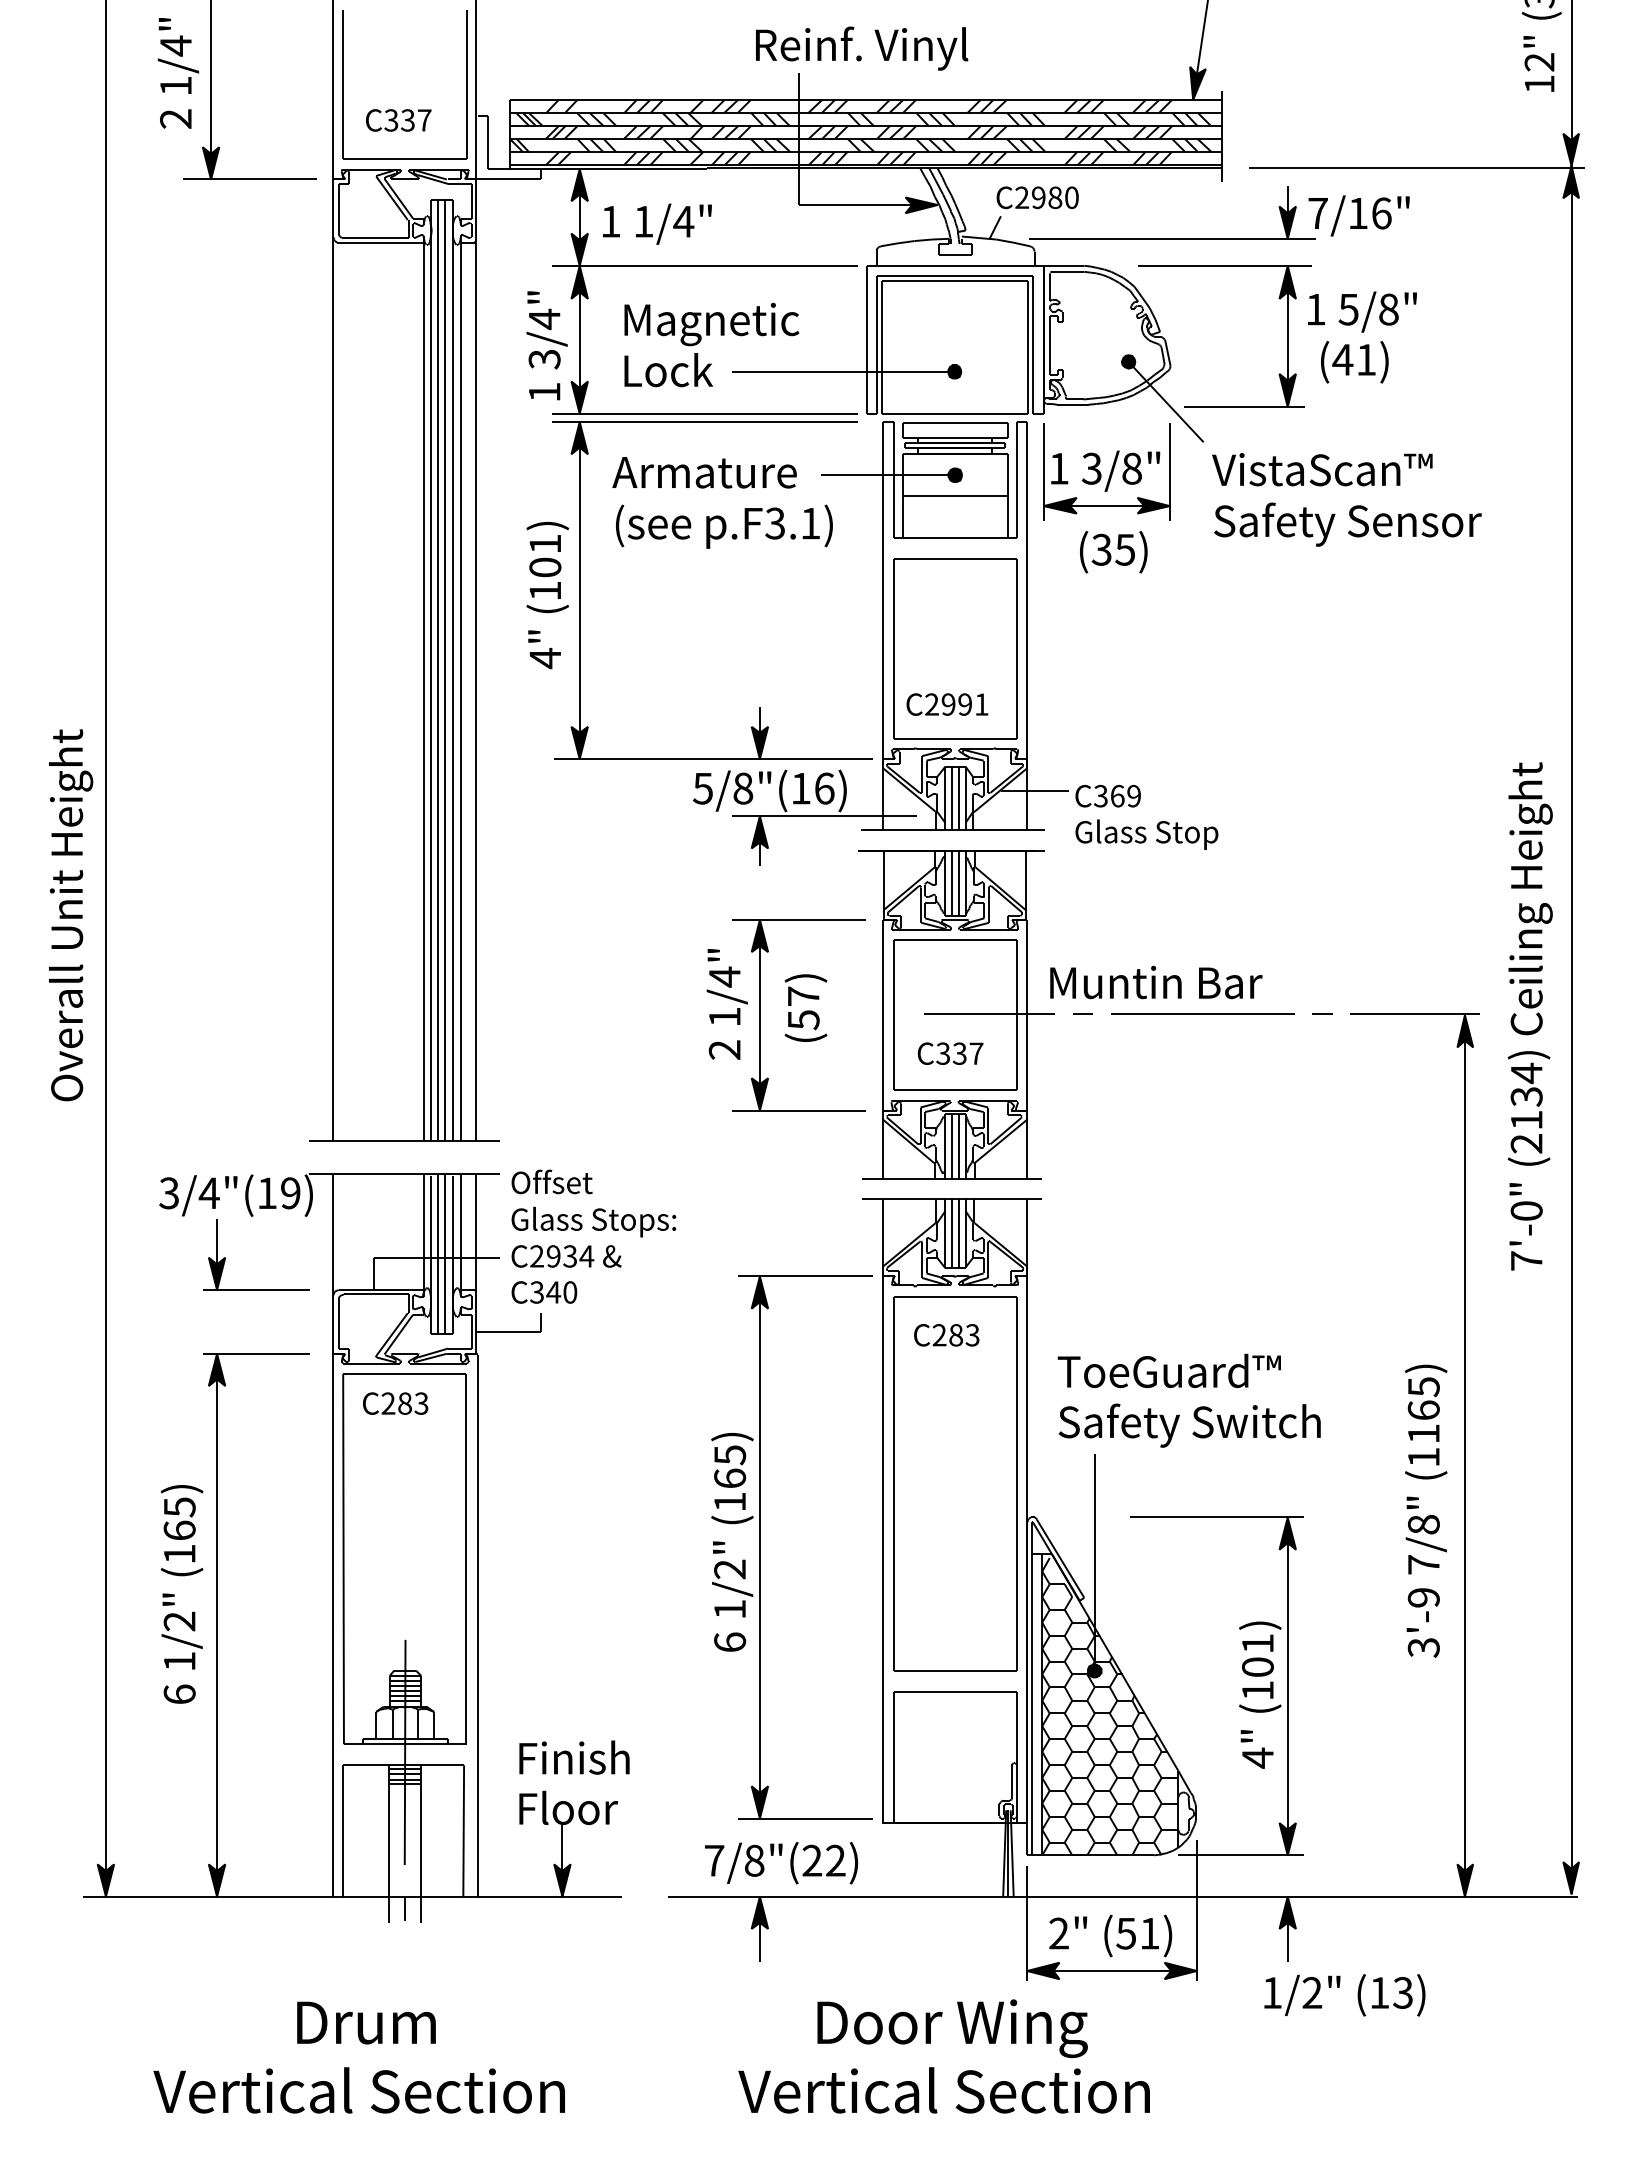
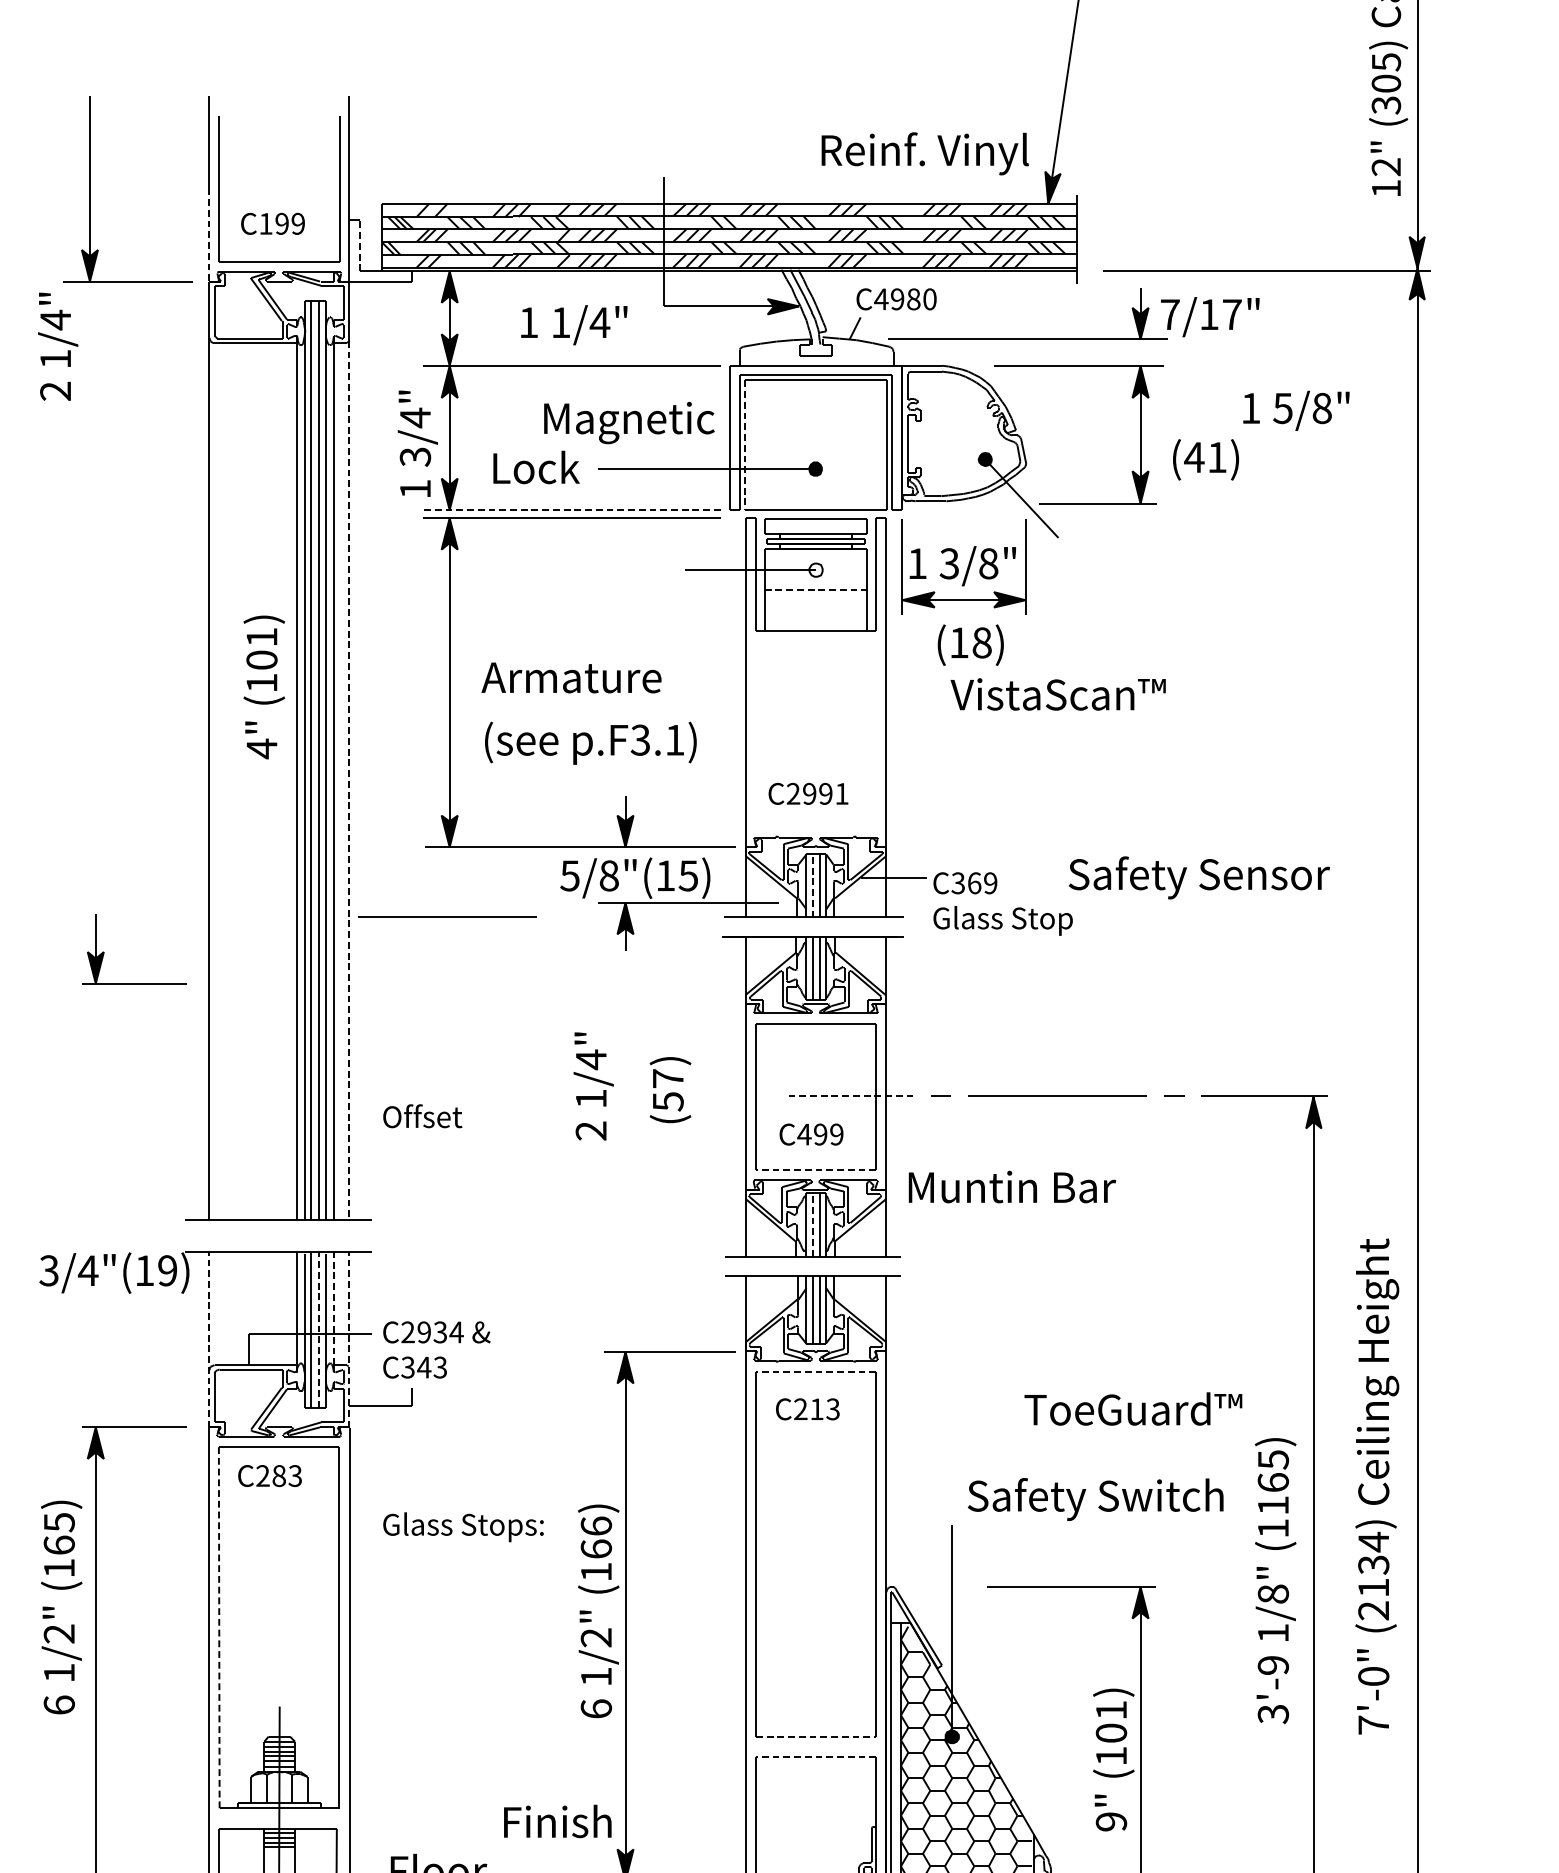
text: (862, 48) -> (925, 153), moved
text: (178, 73) -> (58, 346), moved
text: (407, 120) -> (281, 223), C337 -> C199
line: (332, 131) -> (208, 234), solid -> dashed
line: (488, 142) -> (360, 245), solid -> dashed
text: (1021, 197) -> (880, 299), C2980 -> C4980
text: (1381, 213) -> (1232, 314), 7/16" -> 7/17"
text: (657, 223) -> (574, 324), moved
text: (1362, 311) -> (1296, 410), moved
text: (711, 324) -> (629, 423), moved
line: (882, 347) -> (745, 445), solid -> dashed
line: (704, 413) -> (571, 509), solid -> dashed
text: (1322, 469) -> (1058, 694), moved
text: (704, 472) -> (571, 677), moved
fill: (954, 475) -> (815, 570), removed
line: (955, 495) -> (816, 589), solid -> dashed
text: (1347, 524) -> (1198, 877), moved
text: (724, 526) -> (590, 743), moved
text: (1113, 549) -> (970, 642), (35) -> (18)
text: (547, 595) -> (264, 687), moved
part: (955, 648) -> (816, 739), removed
line: (476, 691) -> (348, 781), solid -> dashed
text: (824, 788) -> (688, 875), 5/8"(16) -> 5/8"(15)
line: (952, 798) -> (813, 885), solid -> dashed
line: (577, 830) -> (447, 916), added
text: (1156, 982) -> (1012, 1187), moved
line: (989, 1013) -> (849, 1095), solid -> dashed
part: (760, 1015) -> (626, 1097), removed
text: (1529, 1016) -> (1376, 1486), moved
text: (959, 1053) -> (820, 1134), C337 -> C499
line: (955, 1090) -> (816, 1170), solid -> dashed
line: (952, 1146) -> (813, 1225), solid -> dashed
text: (551, 1181) -> (422, 1115), moved
text: (593, 1221) -> (463, 1526), moved
line: (461, 1232) -> (334, 1309), solid -> dashed
line: (445, 1253) -> (318, 1329), solid -> dashed
part: (225, 1257) -> (104, 951), moved
line: (333, 1264) -> (209, 1340), solid -> dashed
line: (476, 1264) -> (348, 1340), solid -> dashed
text: (570, 1292) -> (440, 1367), C340 -> C343
line: (955, 1297) -> (816, 1372), solid -> dashed
text: (956, 1335) -> (817, 1409), C283 -> C213
text: (1168, 1370) -> (1132, 1408), moved
text: (1189, 1425) -> (1095, 1499), moved
text: (730, 1455) -> (596, 1526), (165) -> (166)
line: (343, 1559) -> (219, 1628), solid -> dashed
text: (1423, 1564) -> (1273, 1633), 7/8" -> 1/8"
text: (181, 1594) -> (61, 1607), moved
line: (955, 1670) -> (816, 1736), solid -> dashed
line: (955, 1691) -> (816, 1756), solid -> dashed
text: (574, 1757) -> (557, 1821), moved
text: (1257, 1757) -> (1111, 1821), 4" -> 9"

